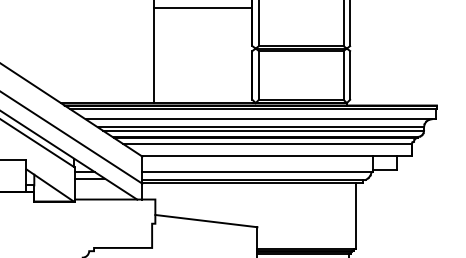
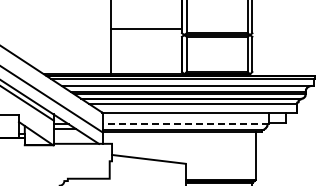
line: (203, 7) -> (146, 28), moved
line: (257, 172) -> (185, 124), solid -> dashed

